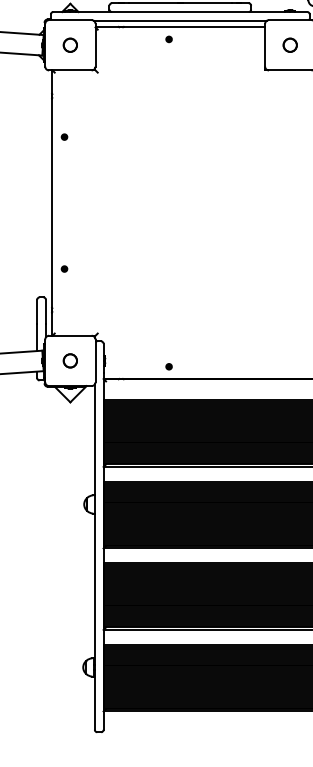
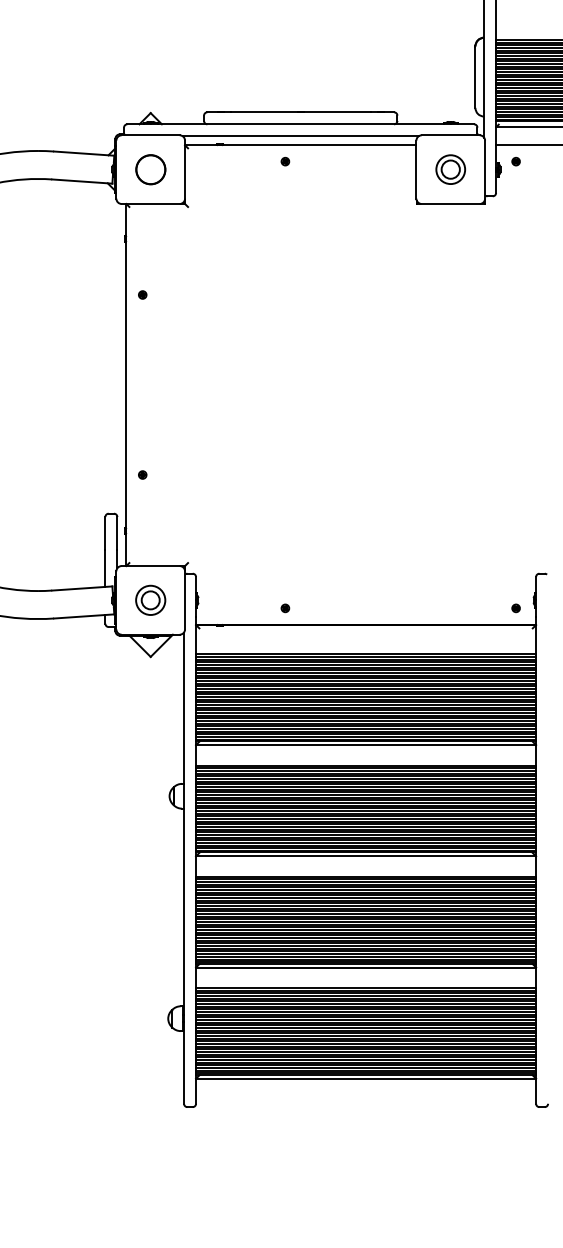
circle: (70, 45) -> (150, 169), size x1.6
circle: (290, 45) -> (450, 169), size x1.6
circle: (70, 361) -> (150, 600), size x1.6

